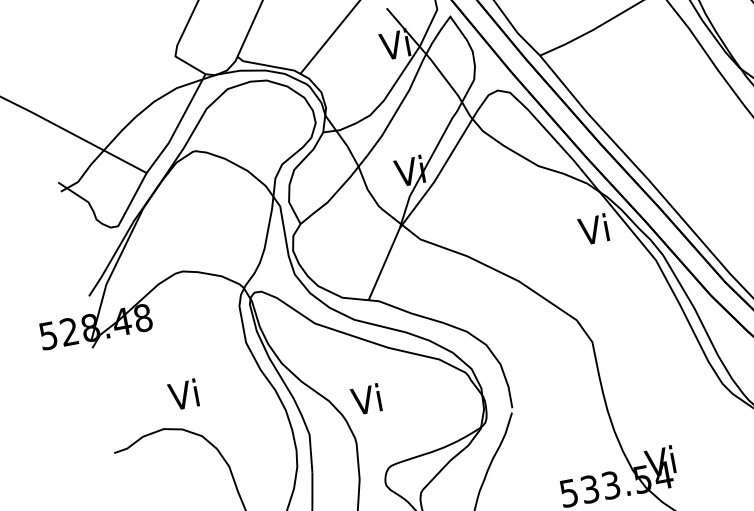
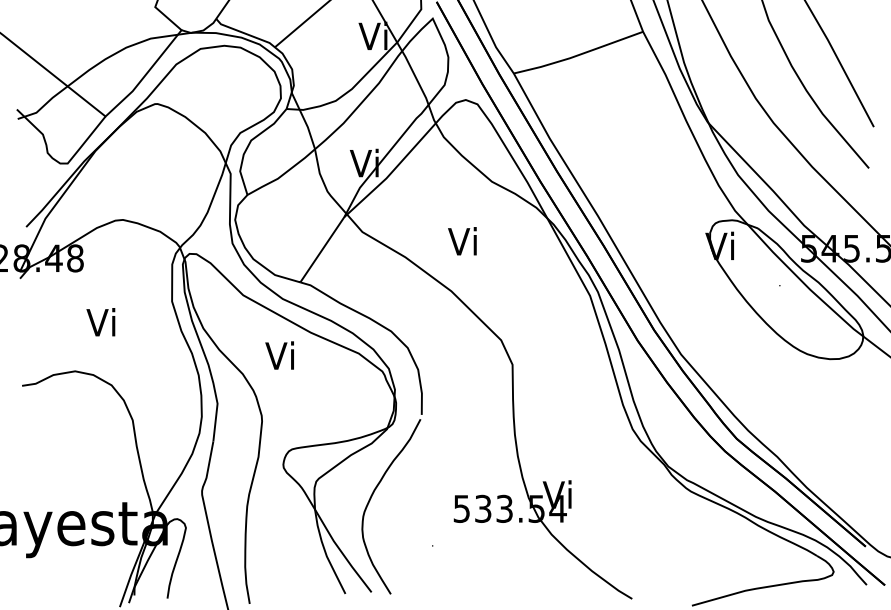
text: (593, 229) -> (462, 241), moved
text: (183, 395) -> (100, 322), moved
text: (366, 399) -> (279, 355), moved

